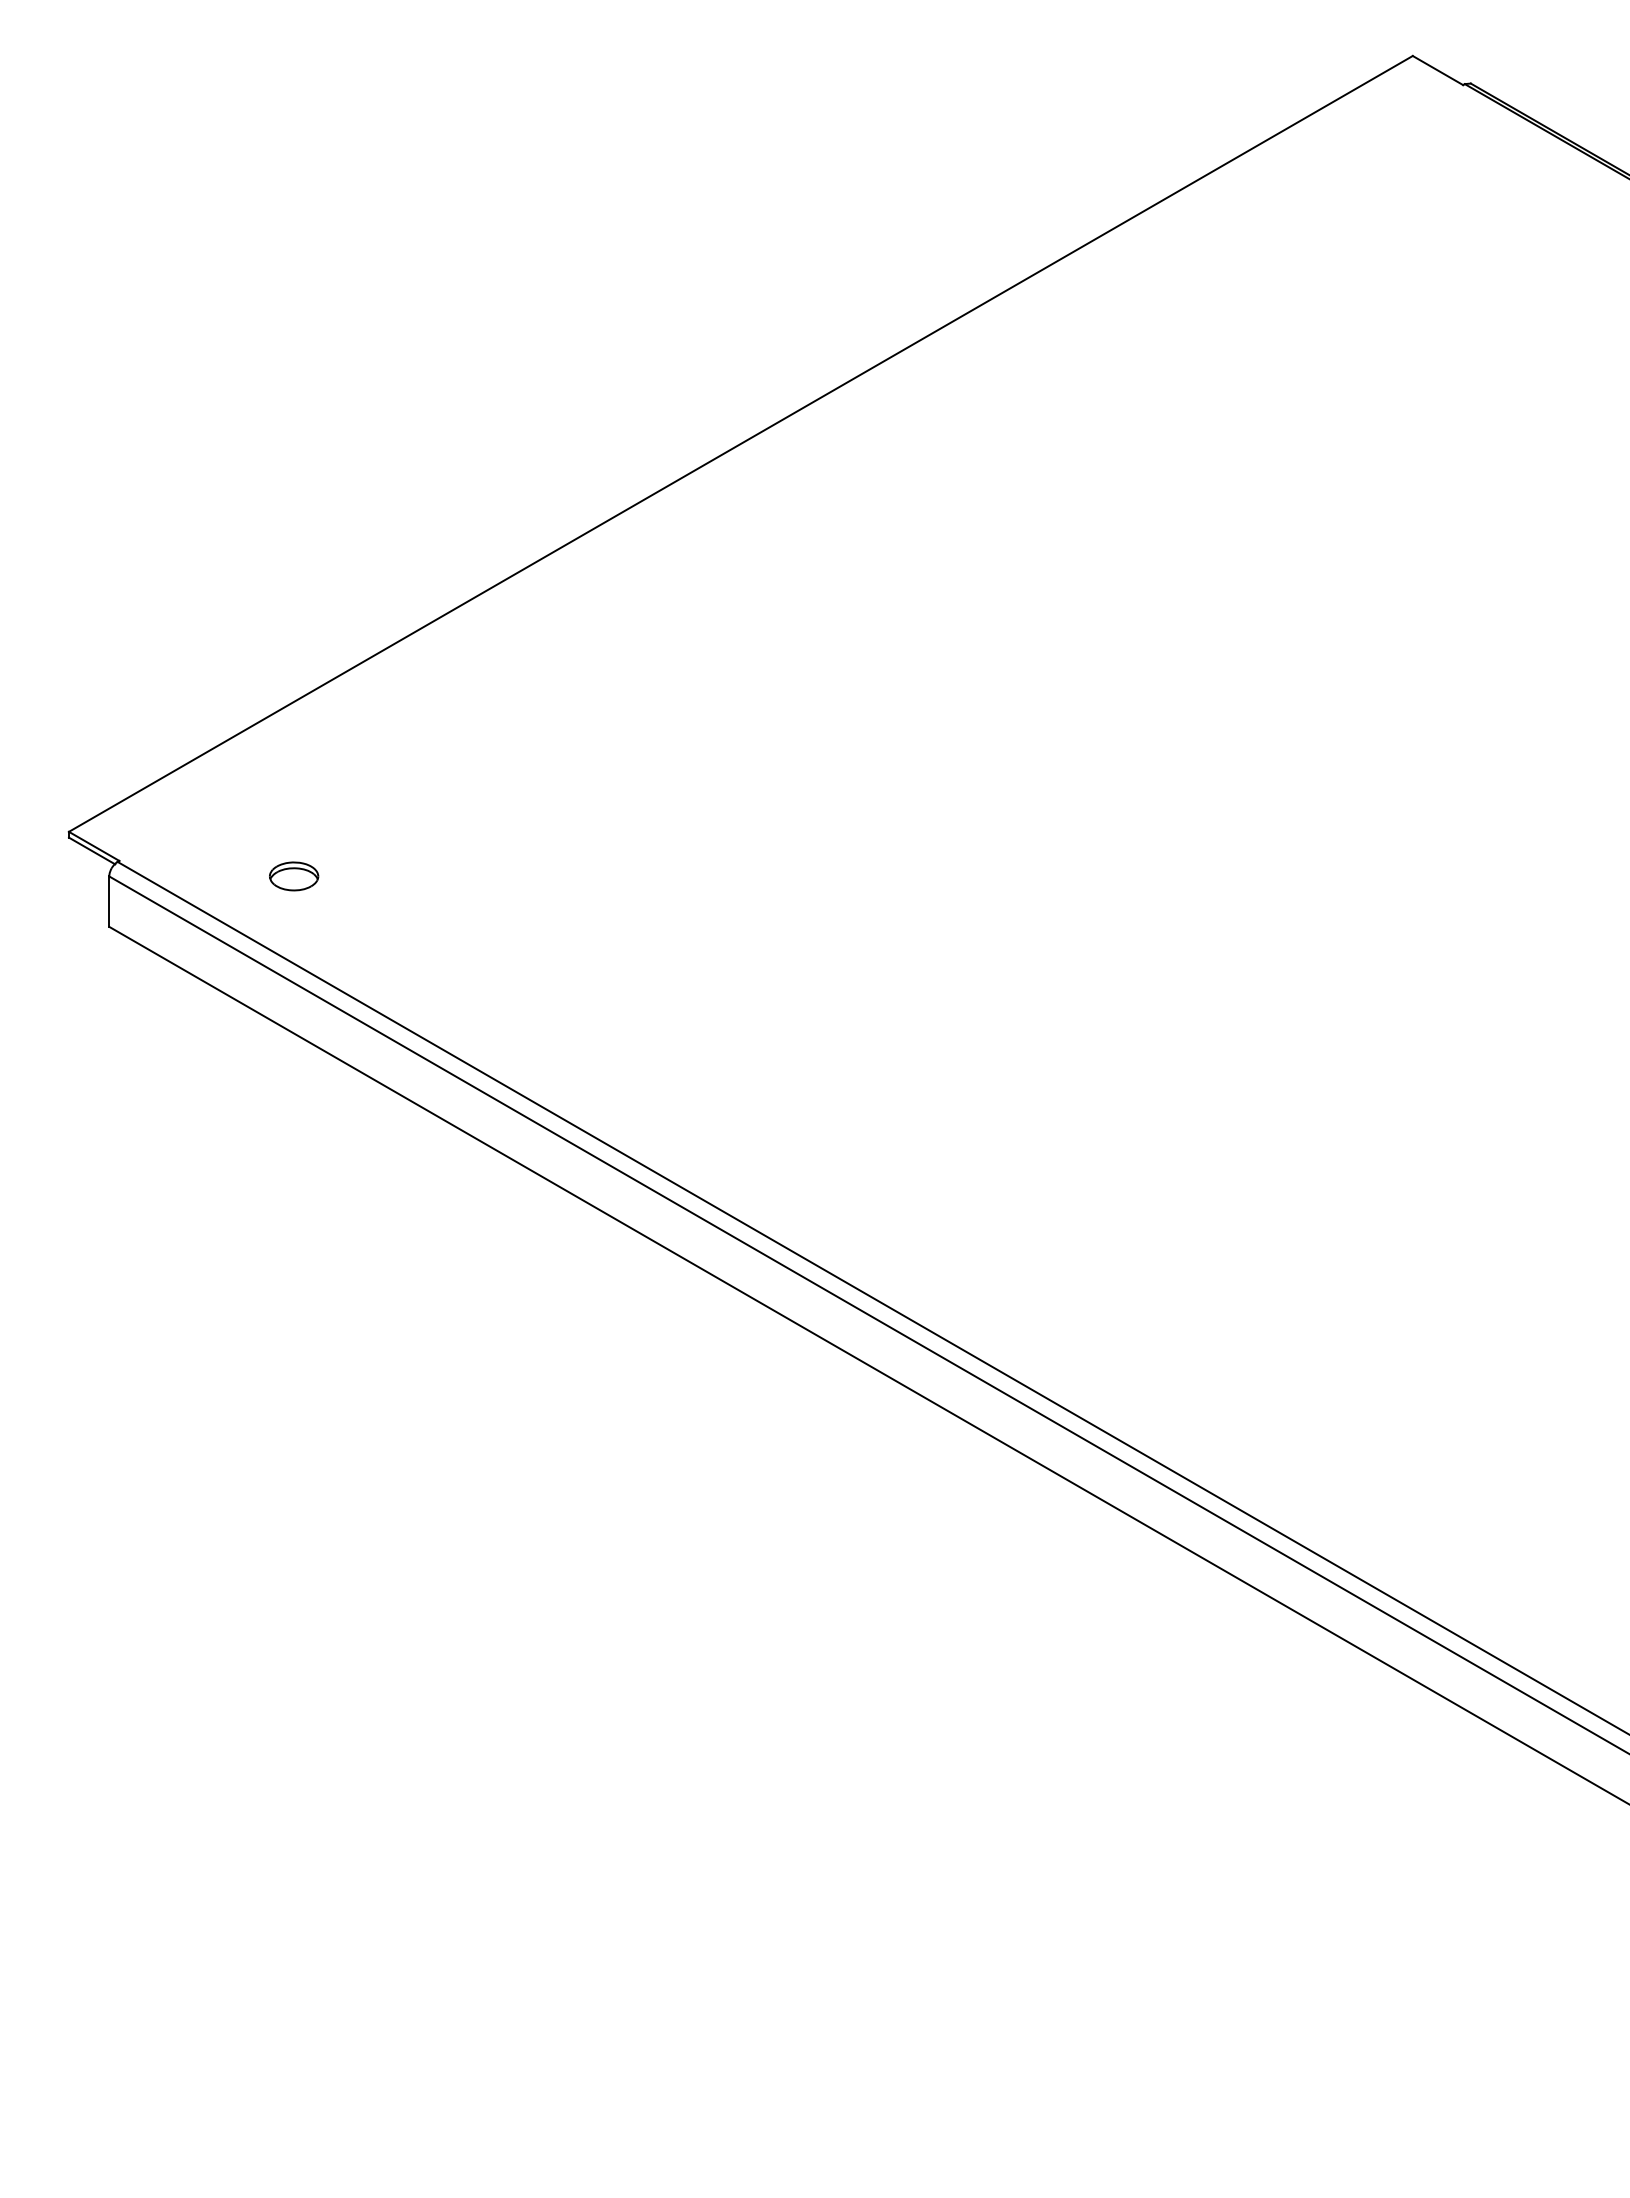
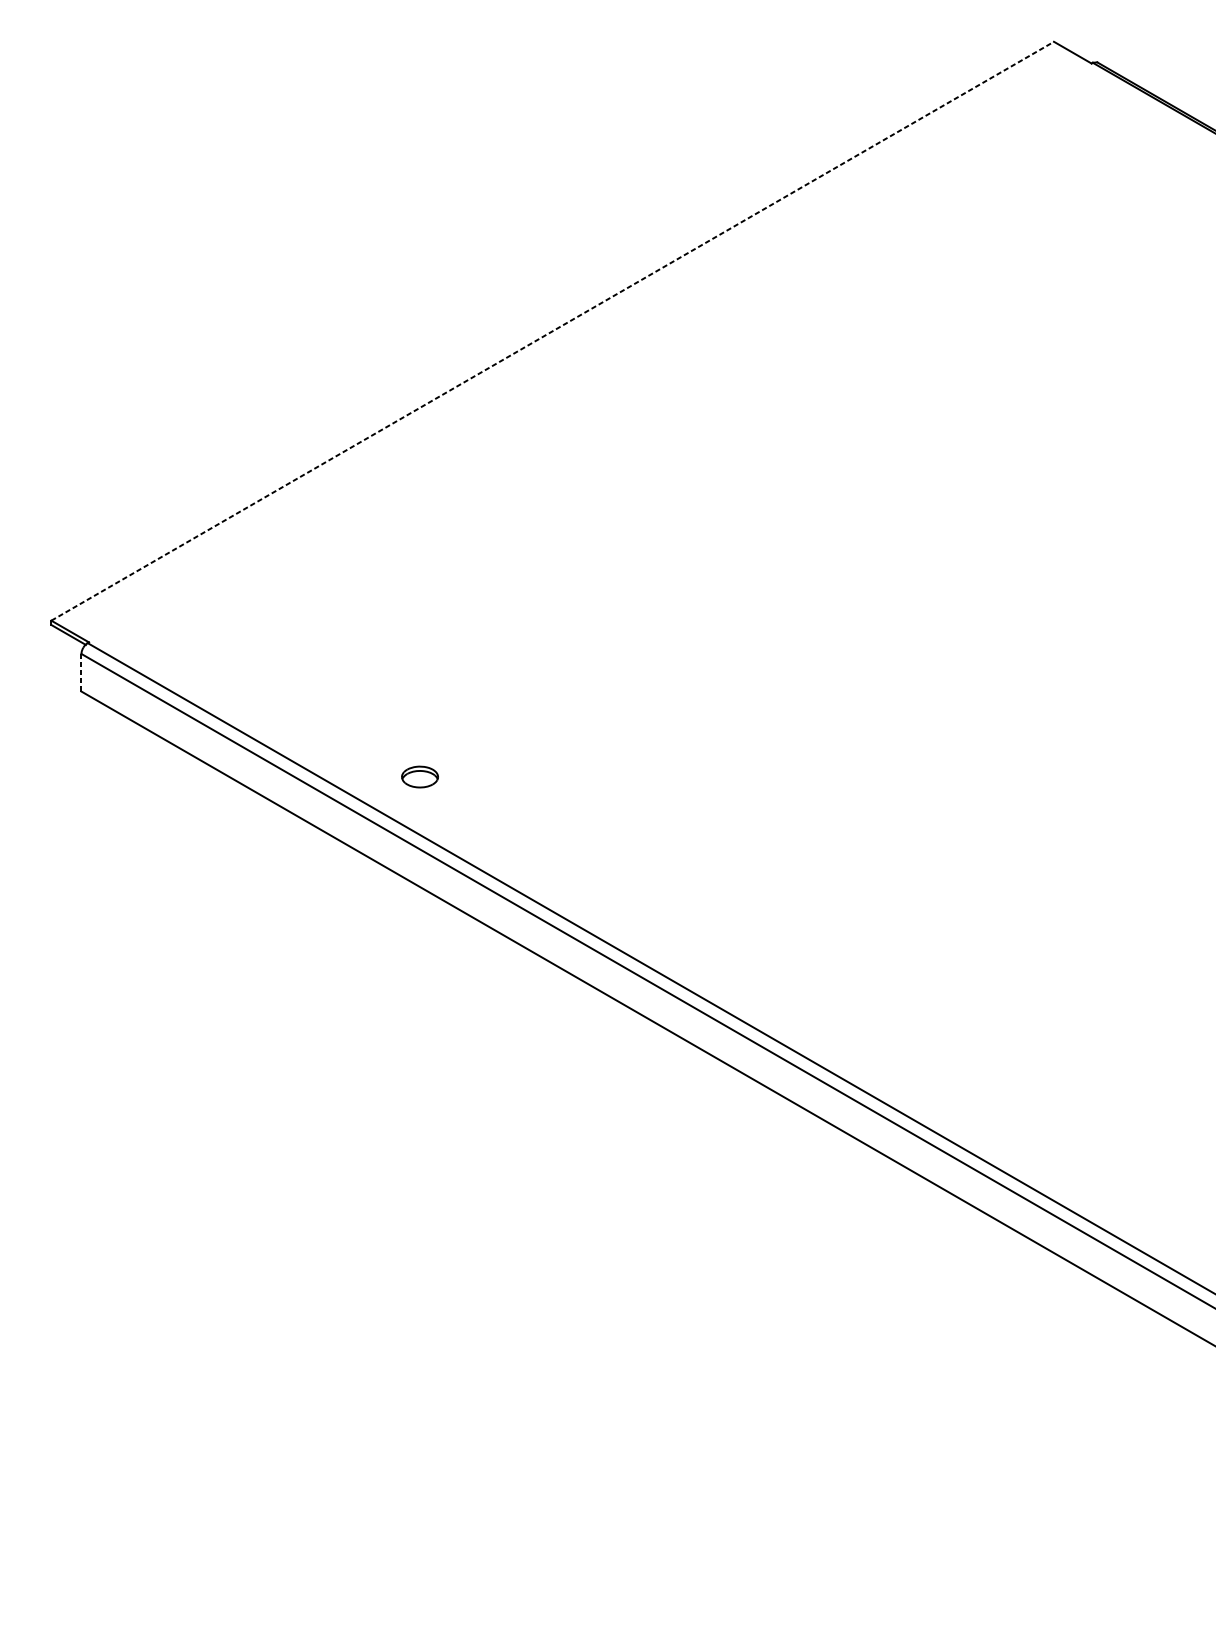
line: (740, 443) -> (552, 330), solid -> dashed
part: (294, 876) -> (420, 777), moved
line: (109, 901) -> (81, 672), solid -> dashed

